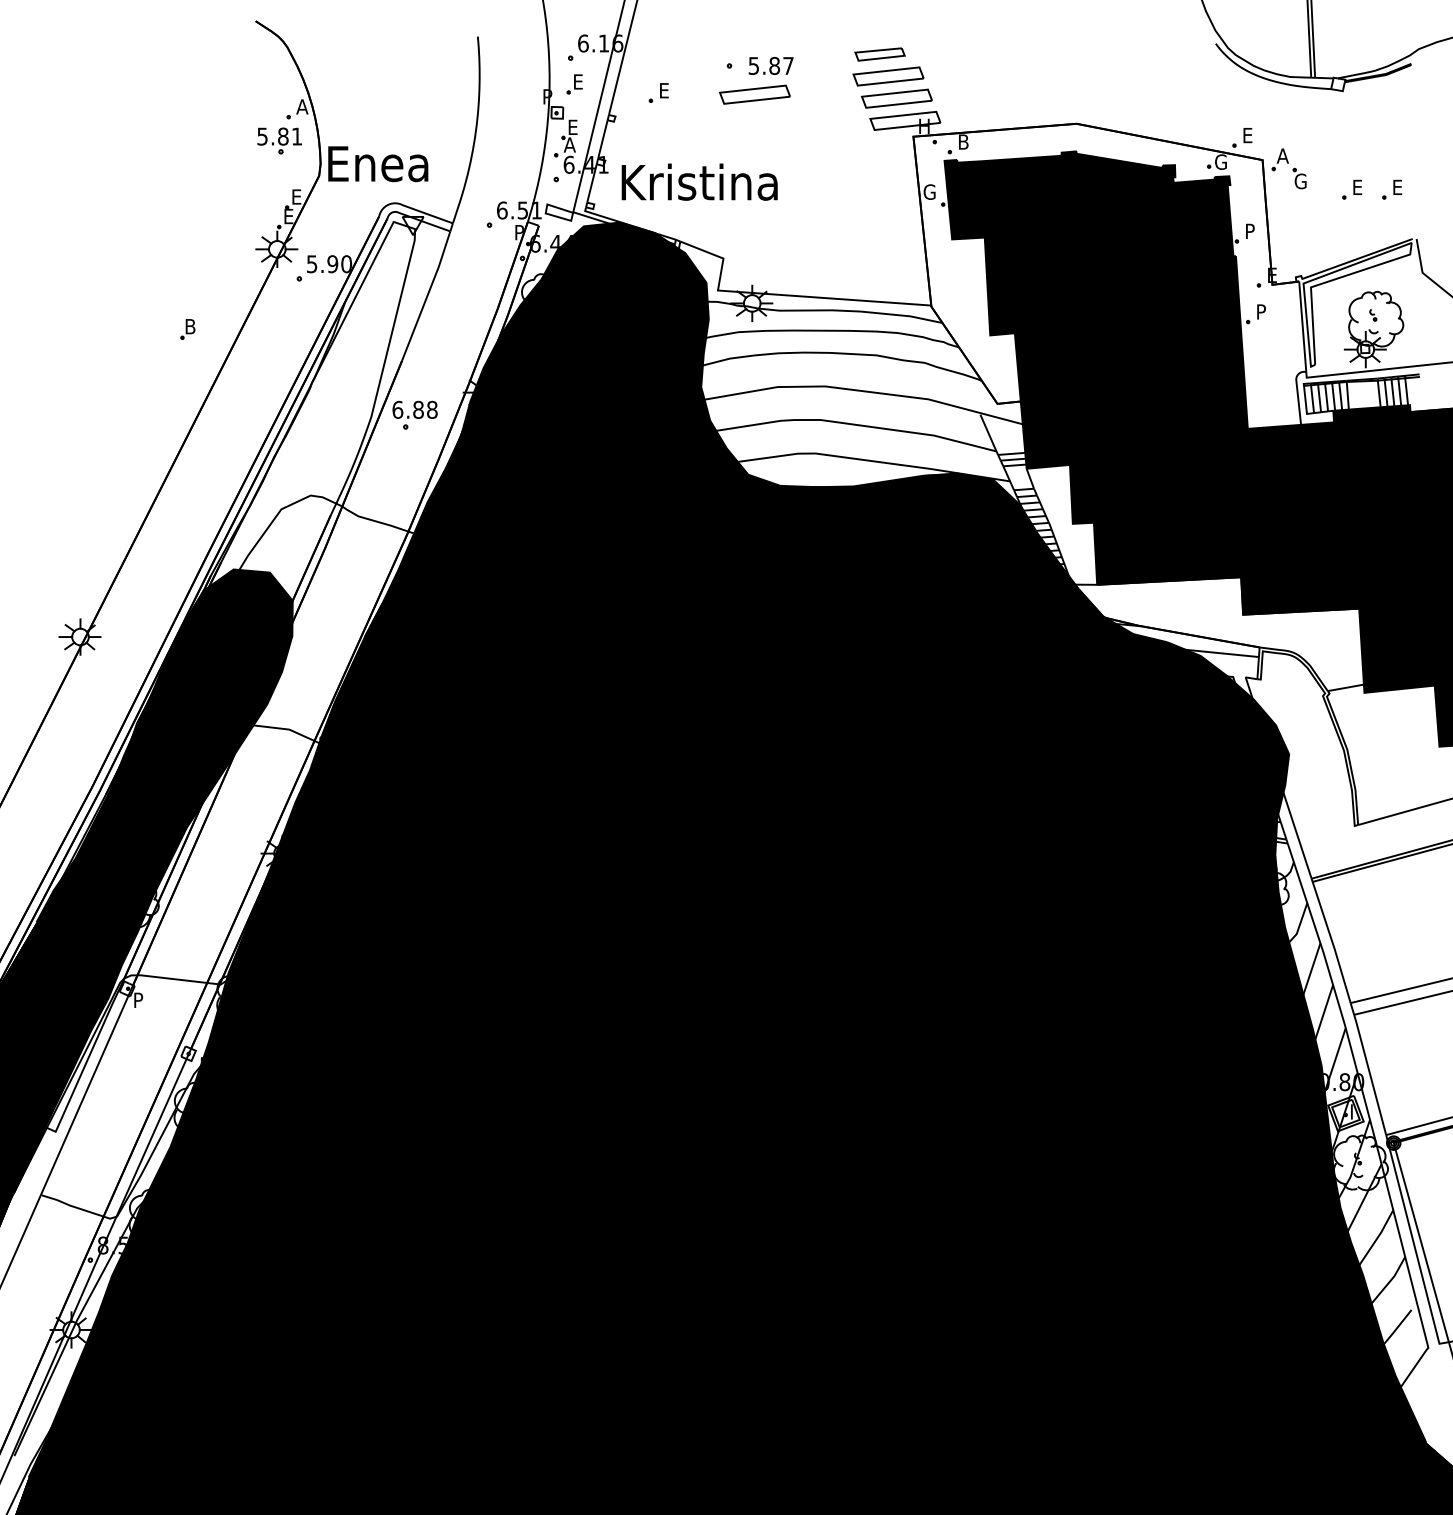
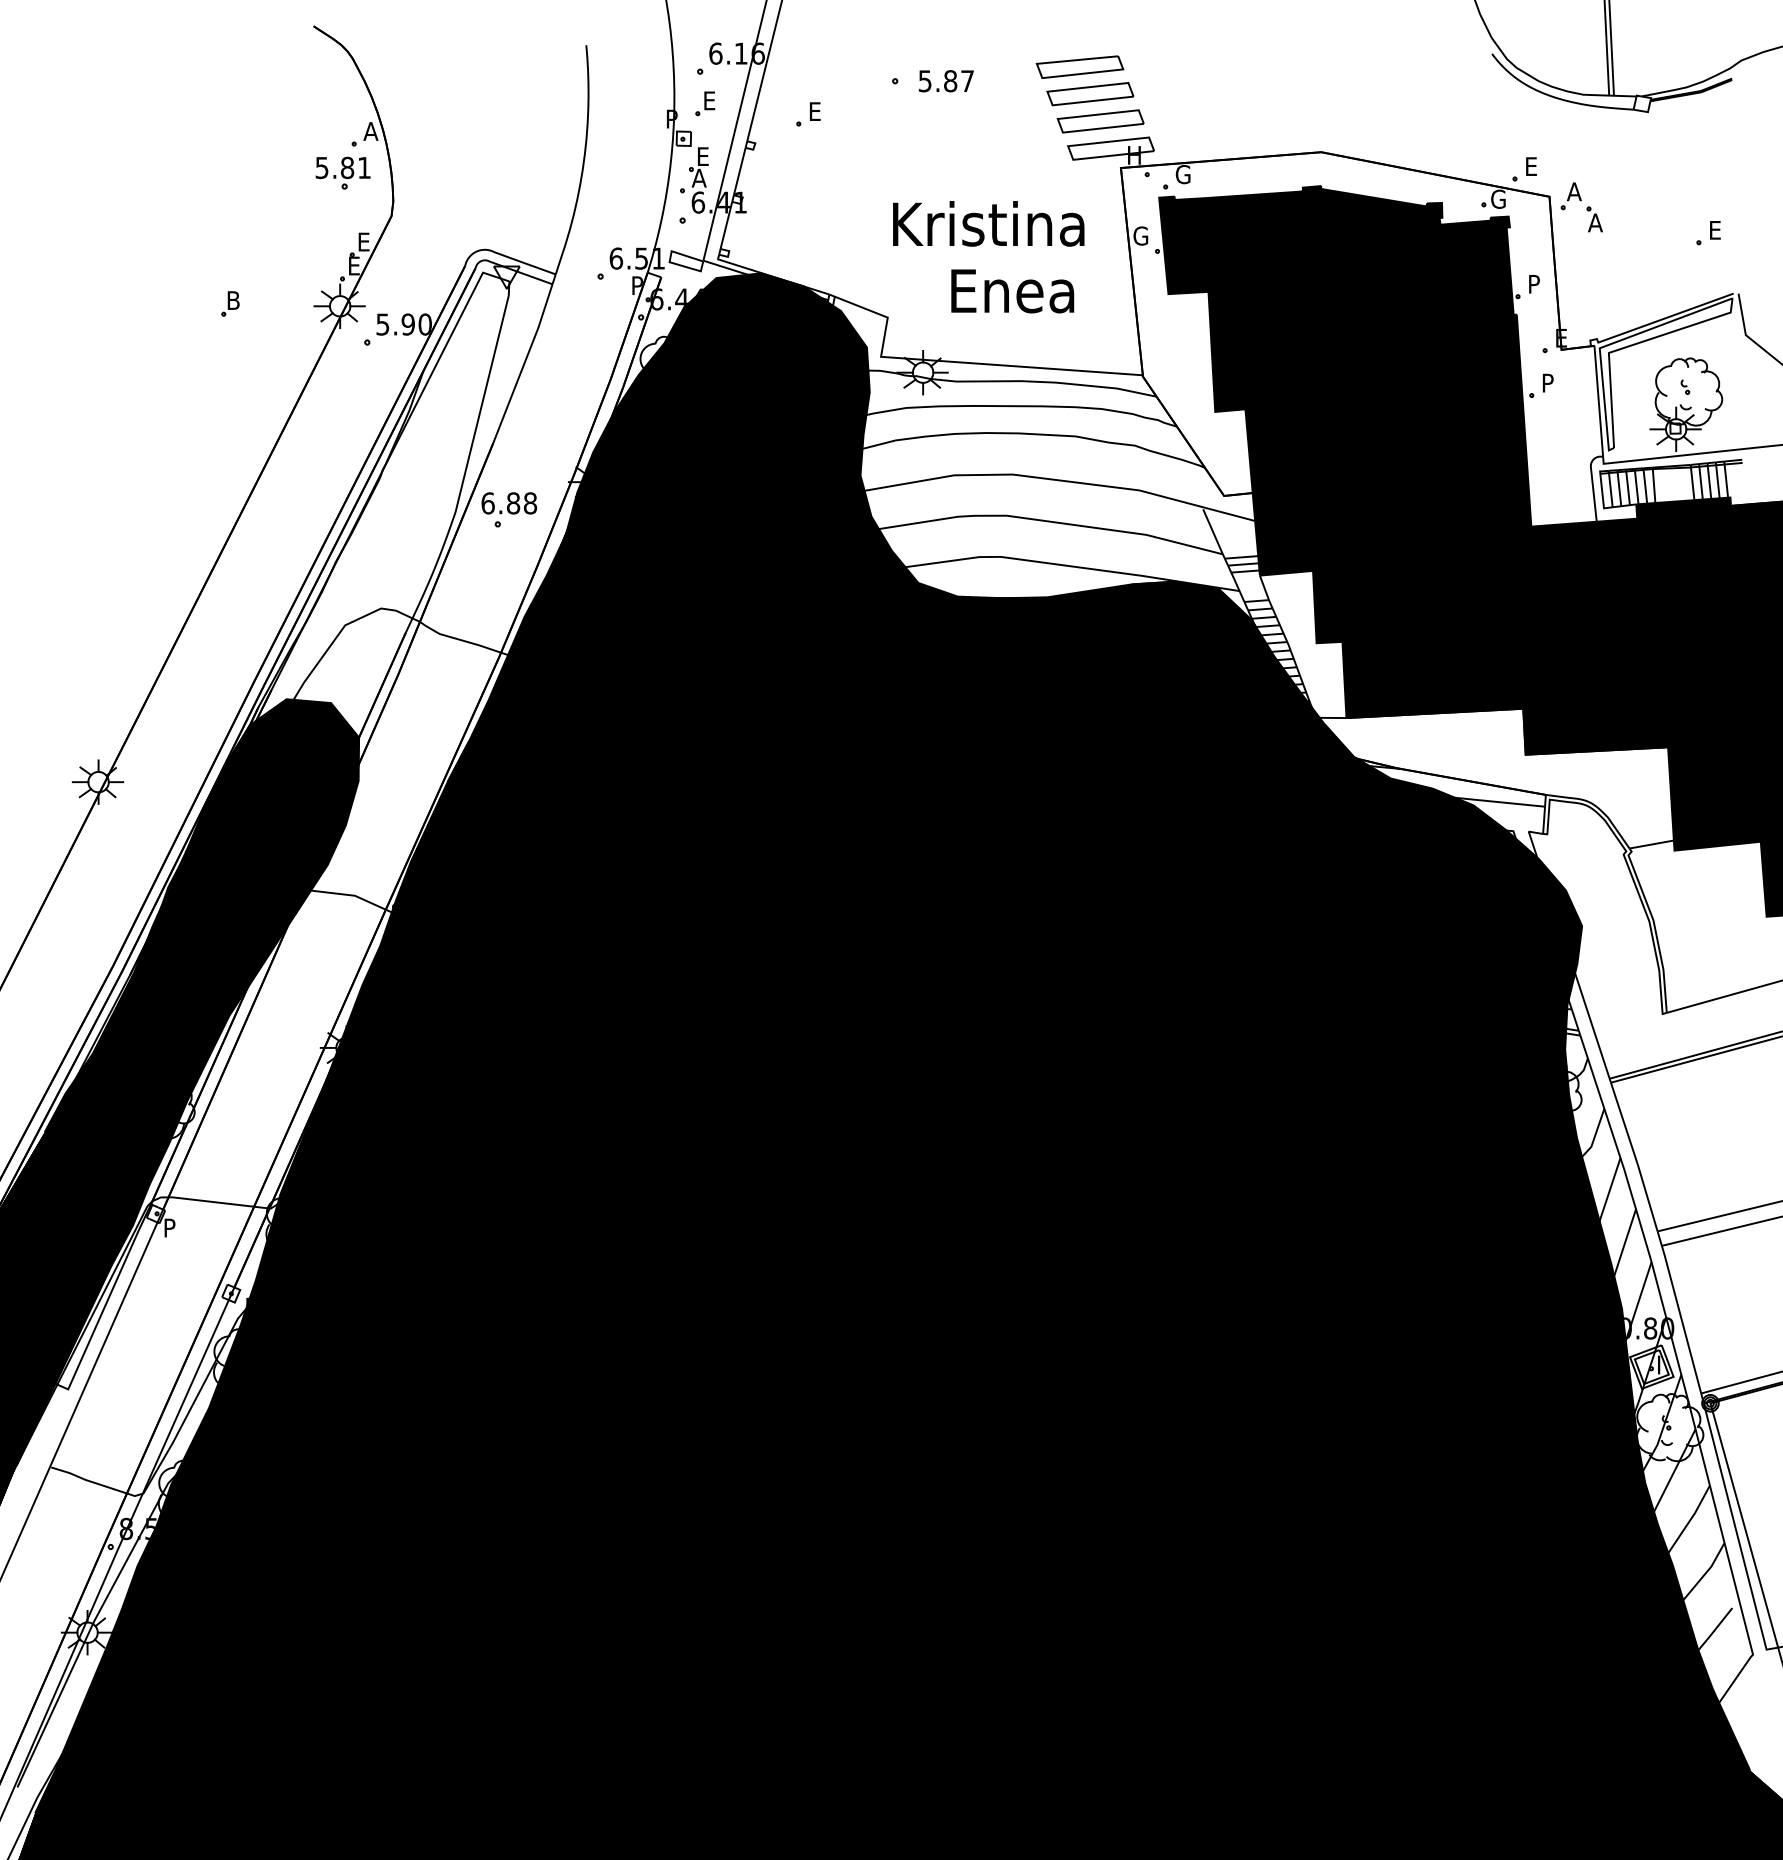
part: (879, 54) -> (1079, 67), size x1.43
part: (754, 94) -> (925, 116), removed
text: (964, 141) -> (1183, 173), B -> G
text: (378, 164) -> (1013, 291), moved
text: (699, 181) -> (988, 223), moved
text: (1300, 181) -> (1596, 223), G -> A
part: (1352, 189) -> (1659, 232), removed
part: (187, 329) -> (229, 304), moved

